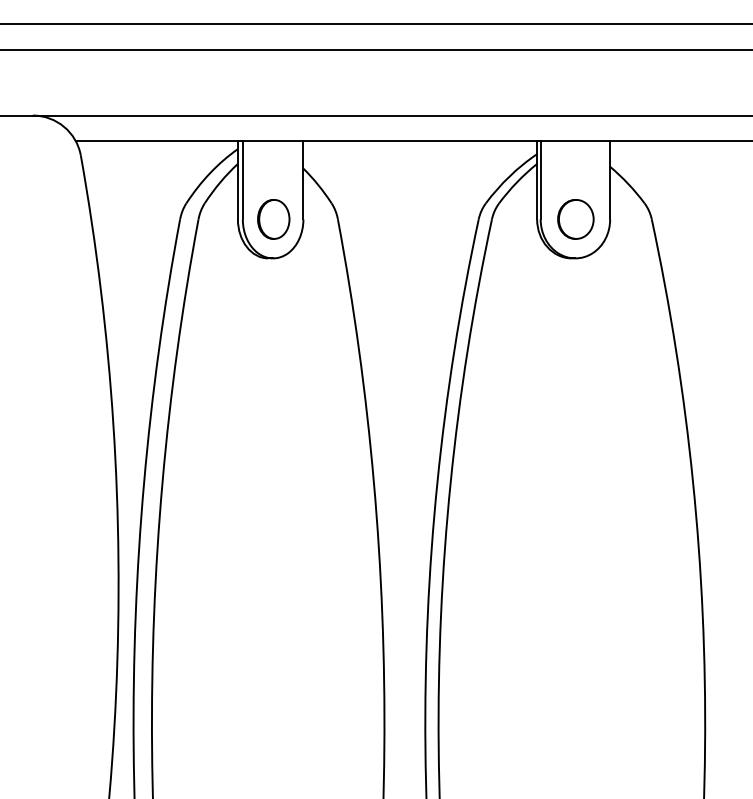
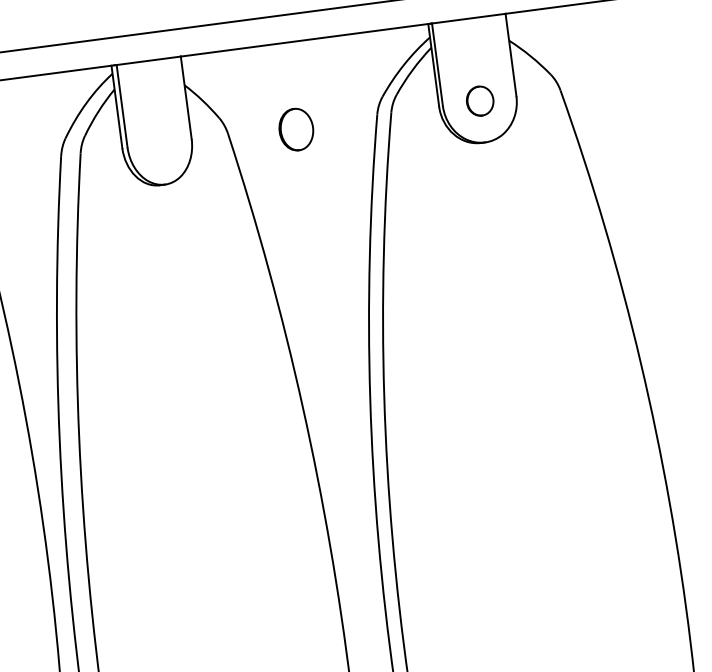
part: (273, 219) -> (296, 129), moved
part: (575, 219) -> (479, 101), size x0.7

